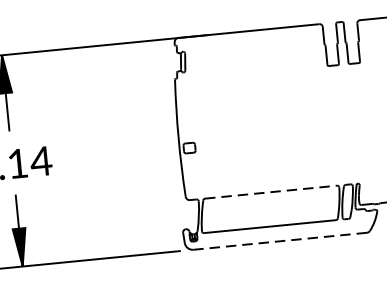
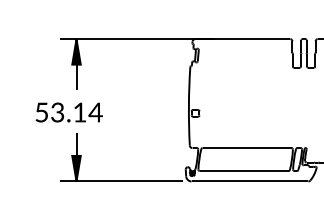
line: (271, 192) -> (247, 148), dashed -> solid
line: (279, 241) -> (249, 181), dashed -> solid

